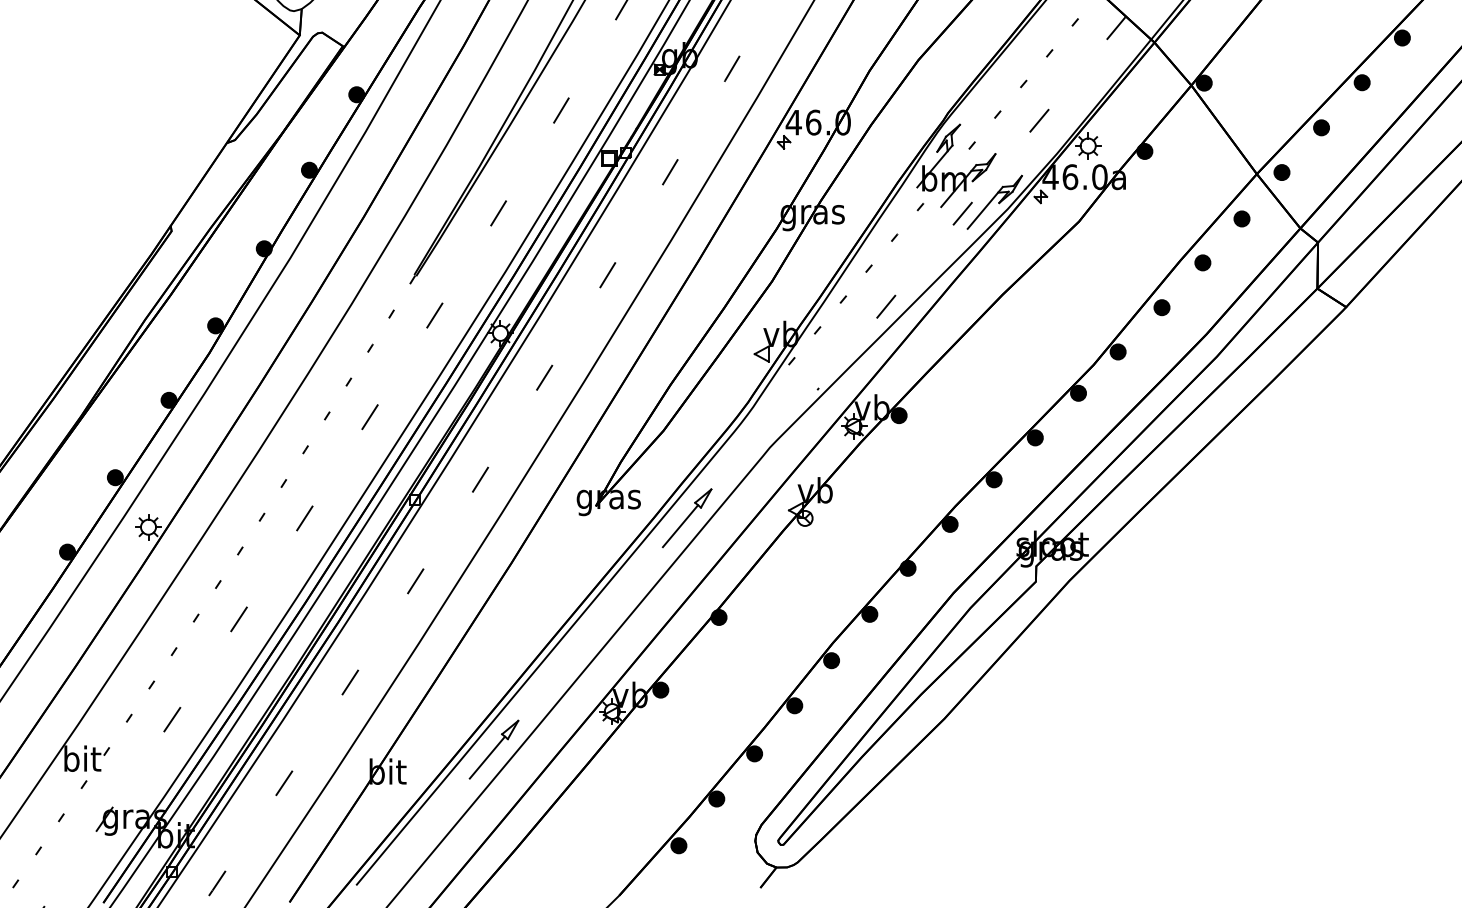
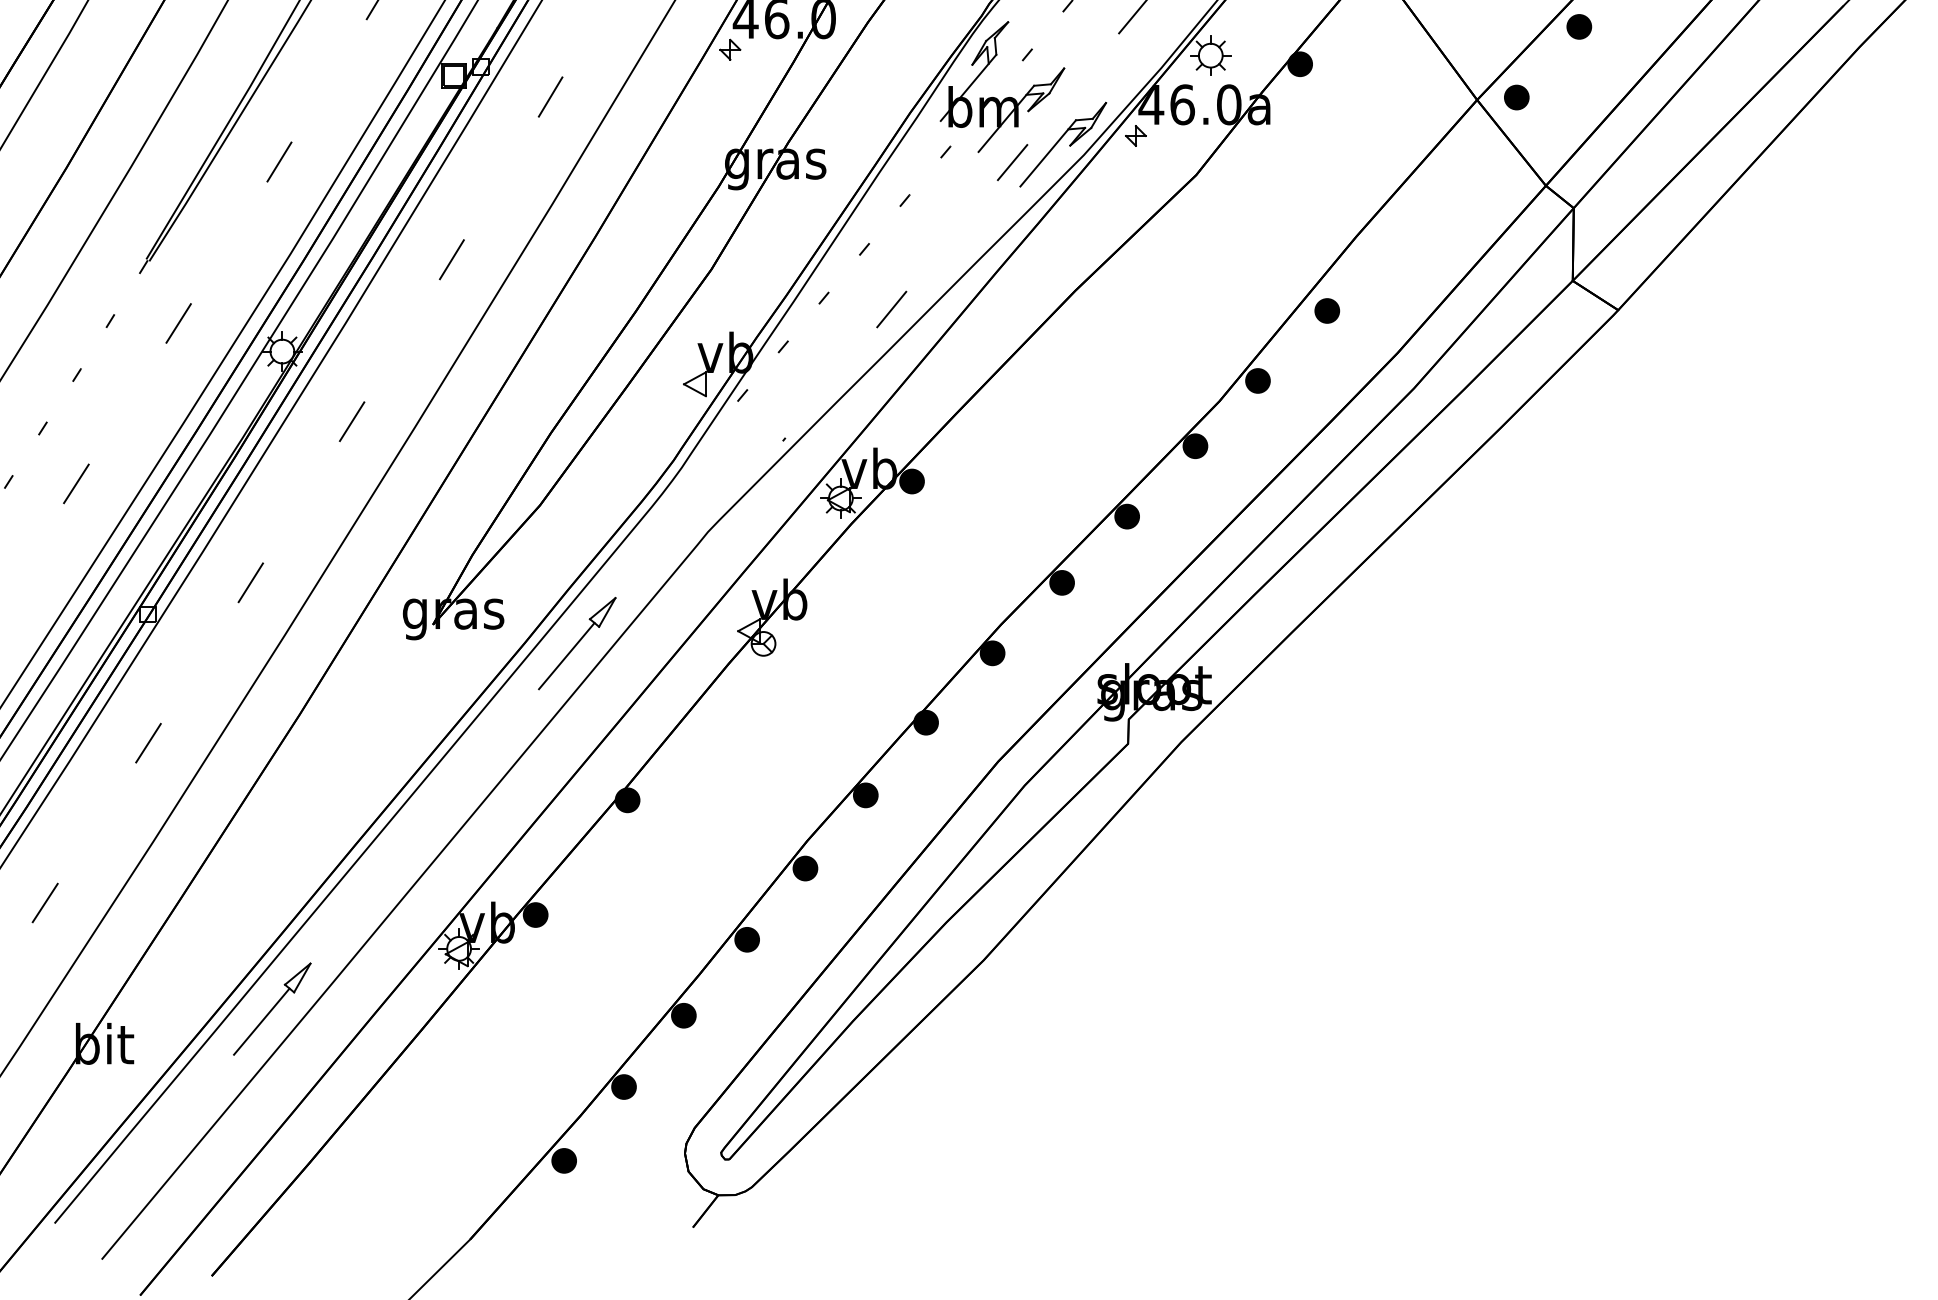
part: (1241, 218) -> (1452, 170), removed
part: (1202, 262) -> (1391, 239), removed

